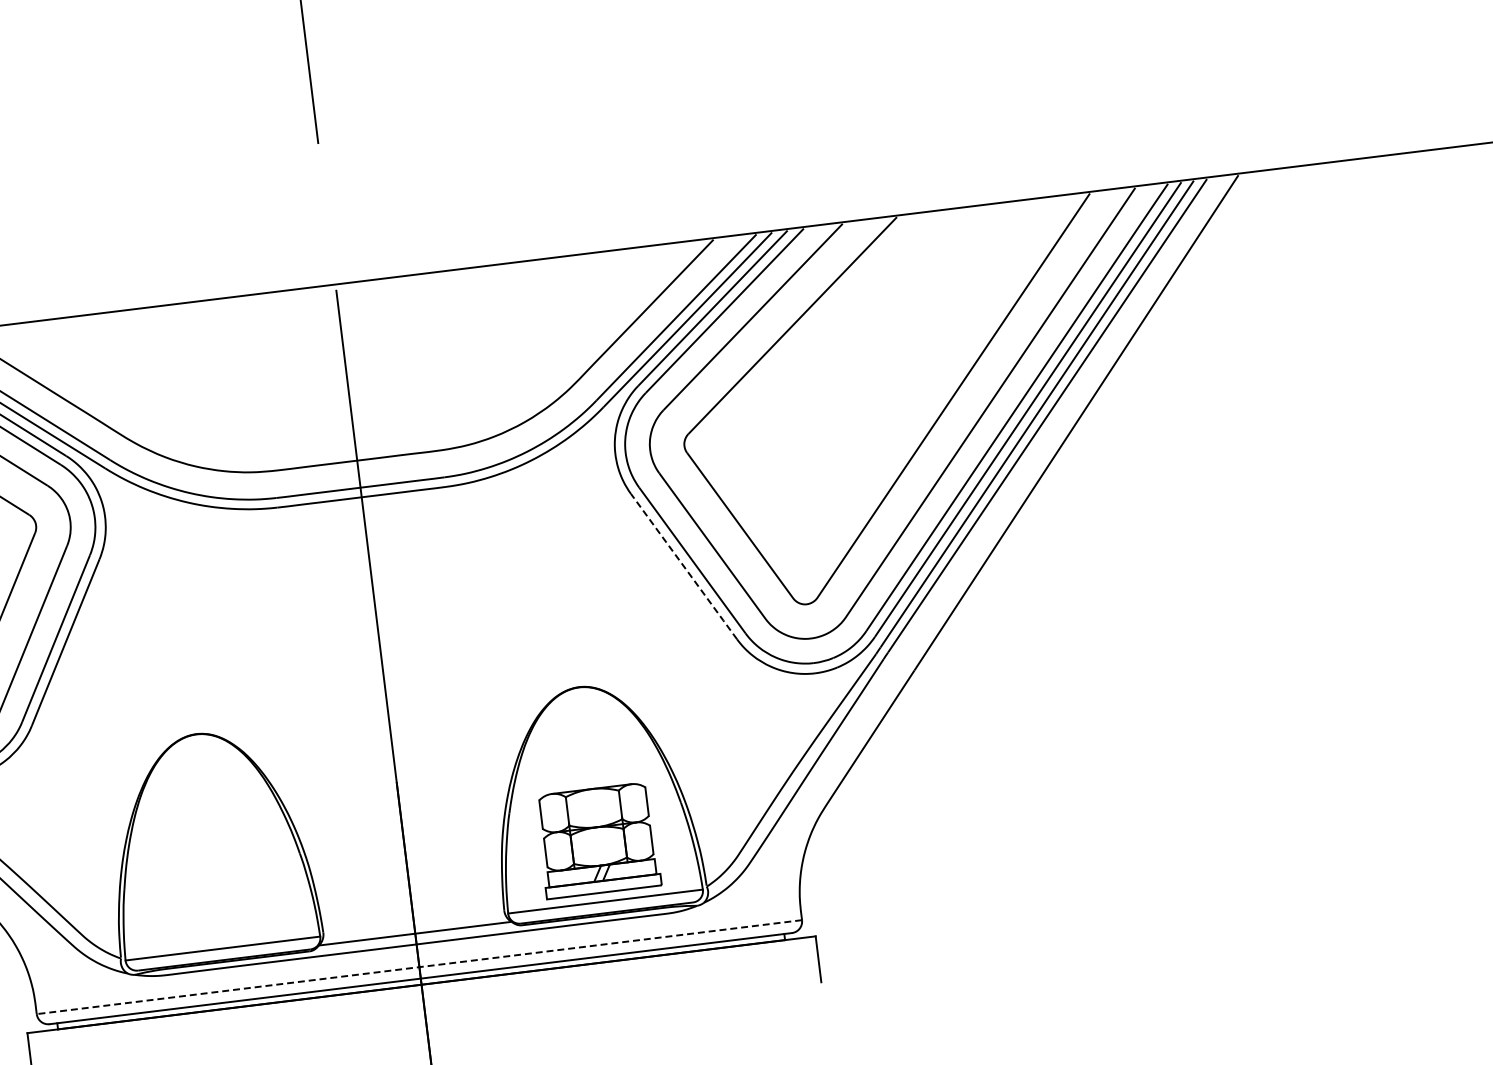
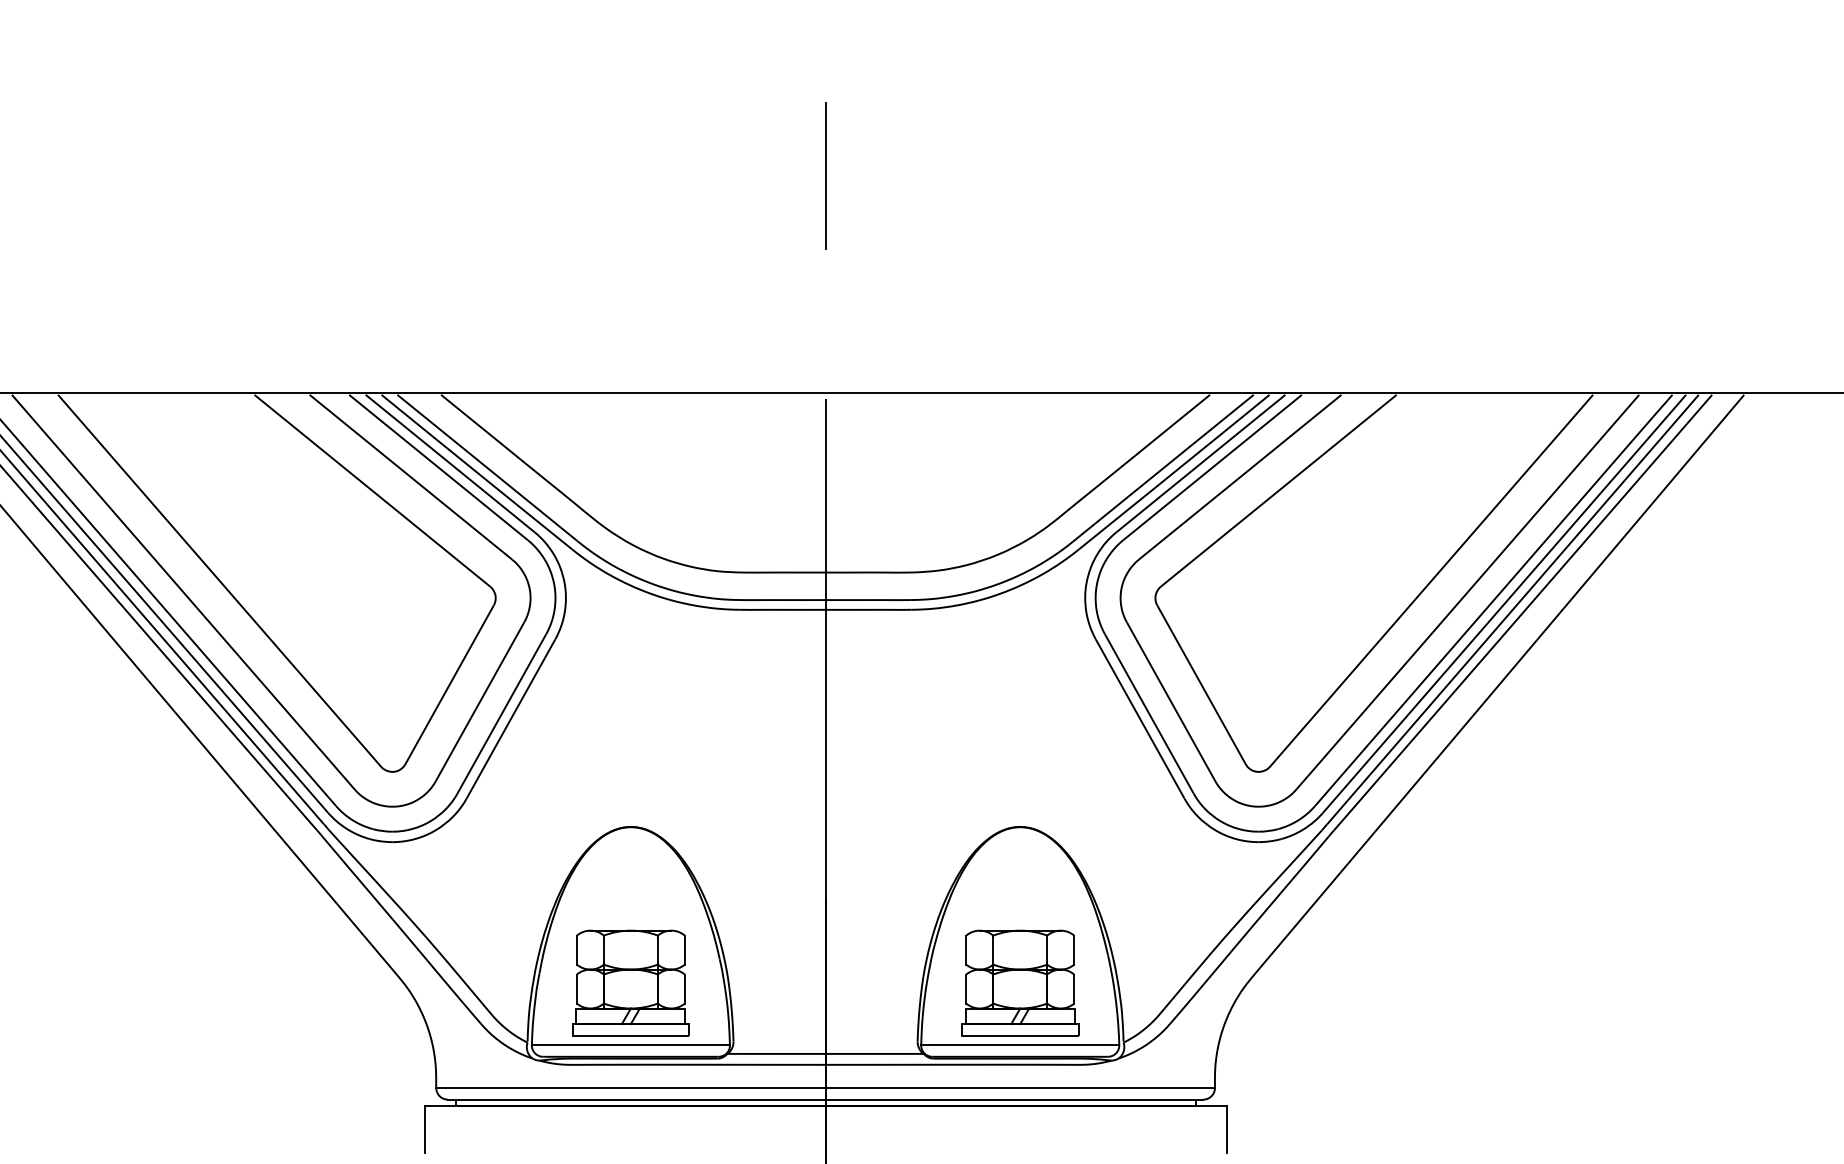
line: (684, 566) -> (1140, 718), dashed -> solid
part: (214, 887) -> (630, 982), added
line: (419, 966) -> (825, 1087), dashed -> solid

